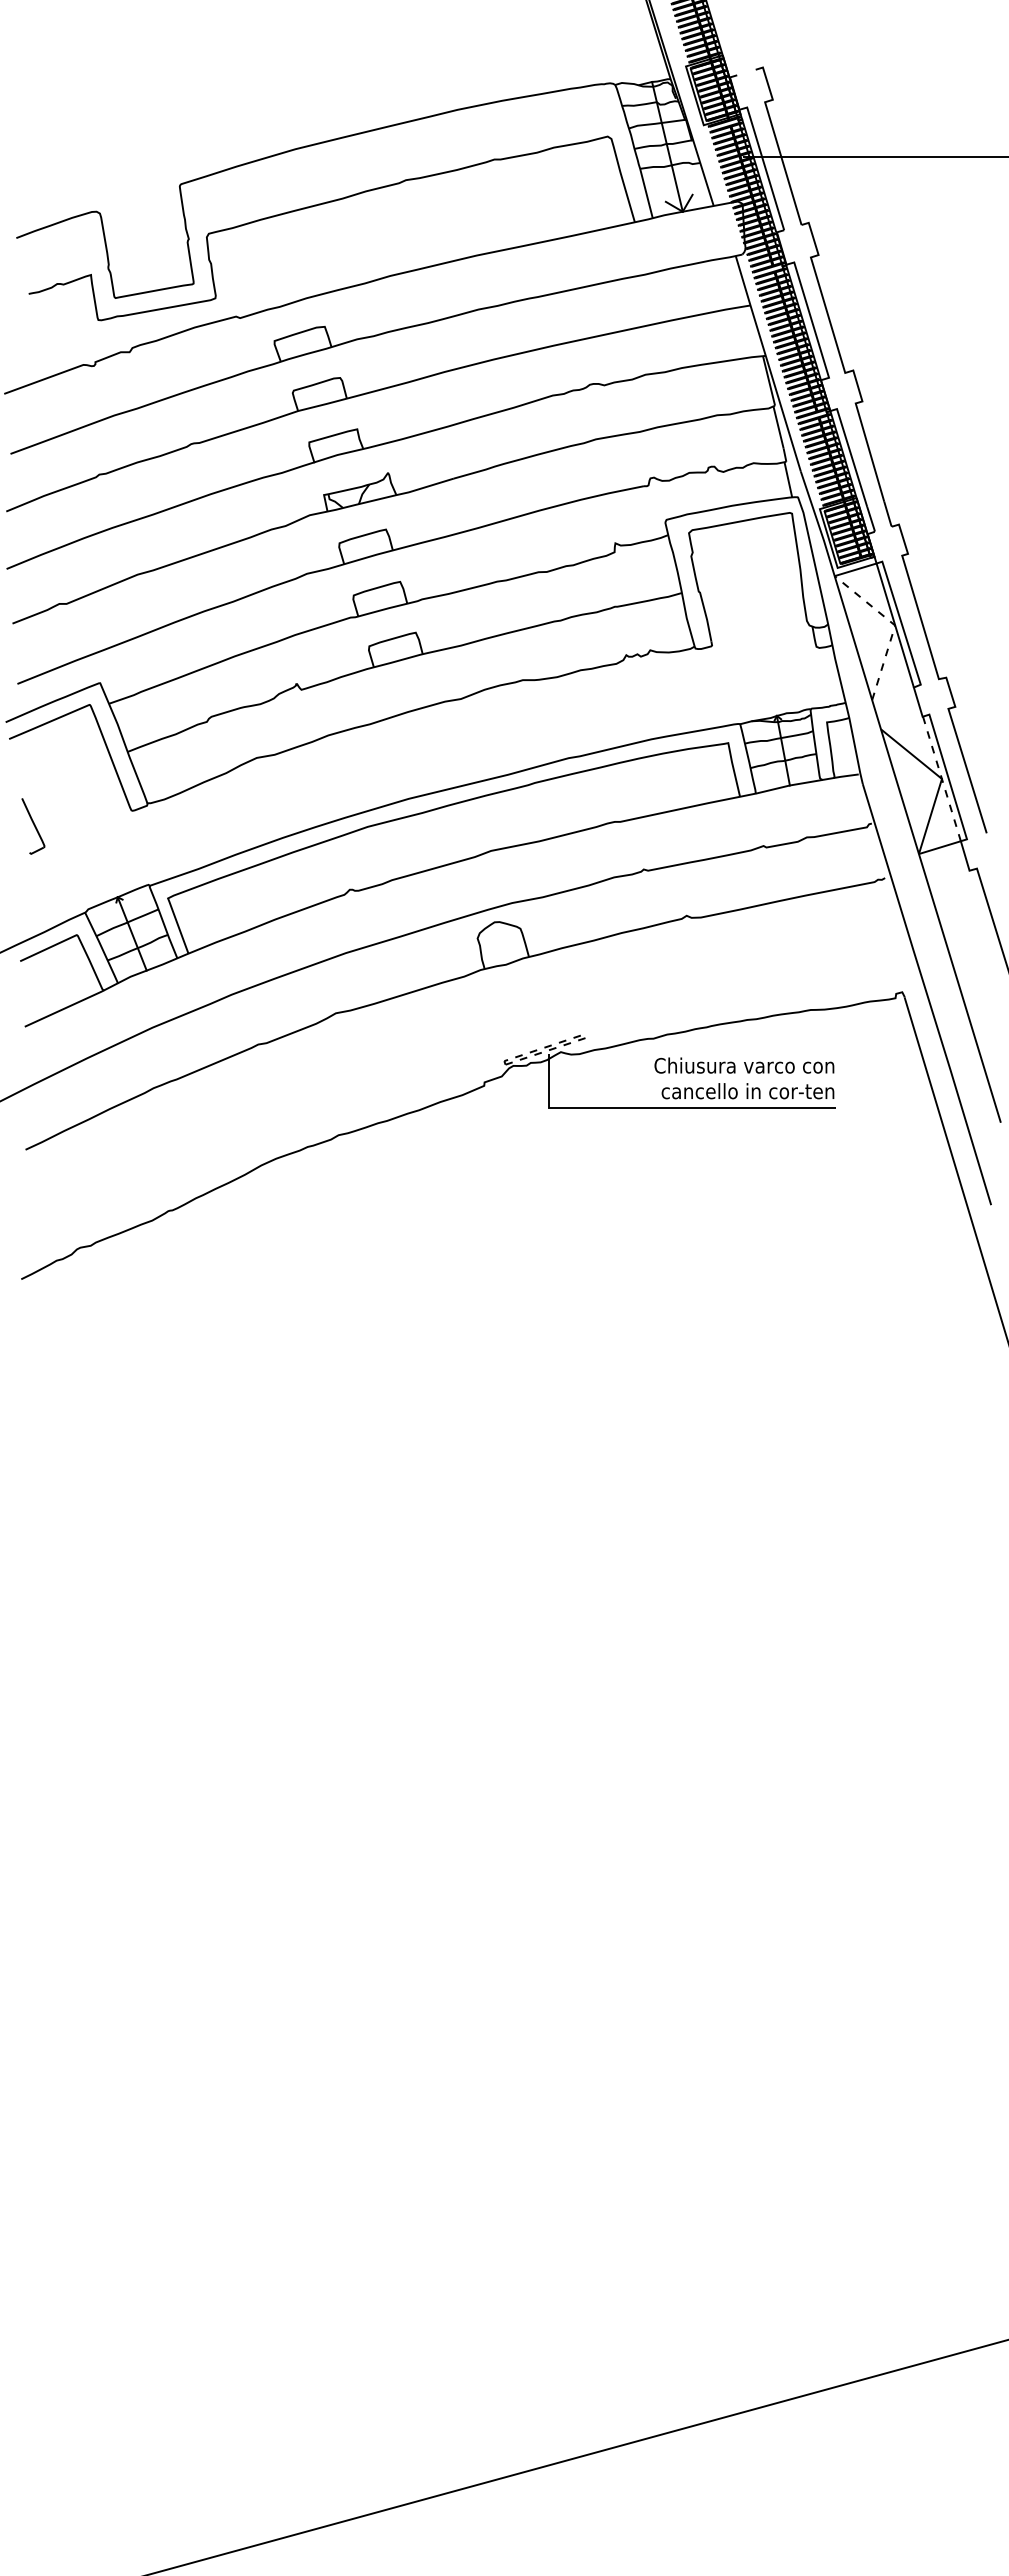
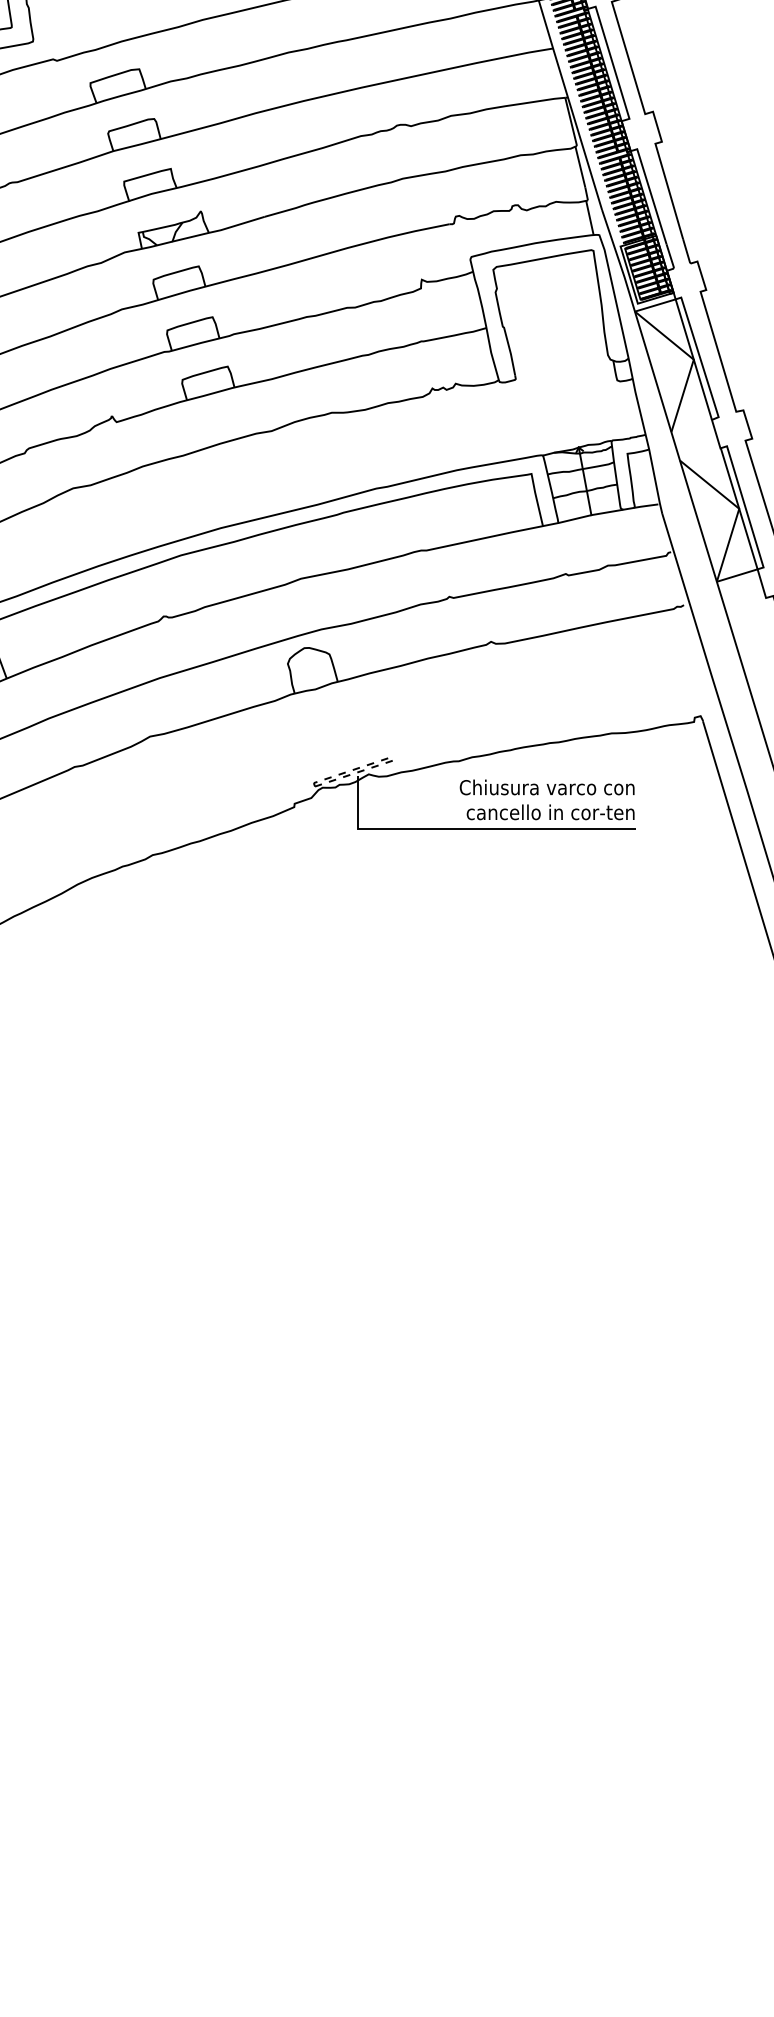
line: (895, 625) -> (694, 359), dashed -> solid
line: (942, 779) -> (739, 509), dashed -> solid

